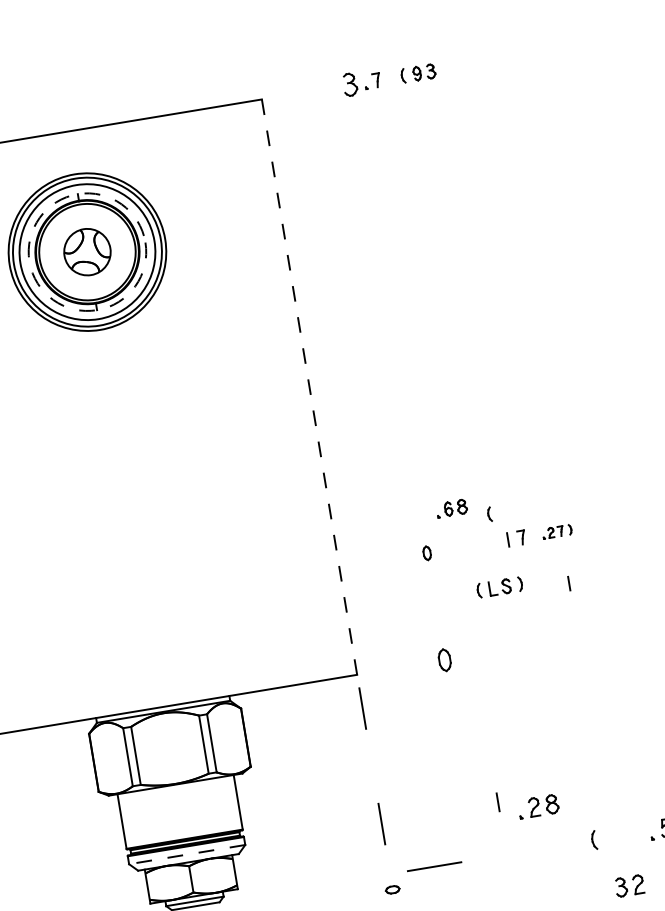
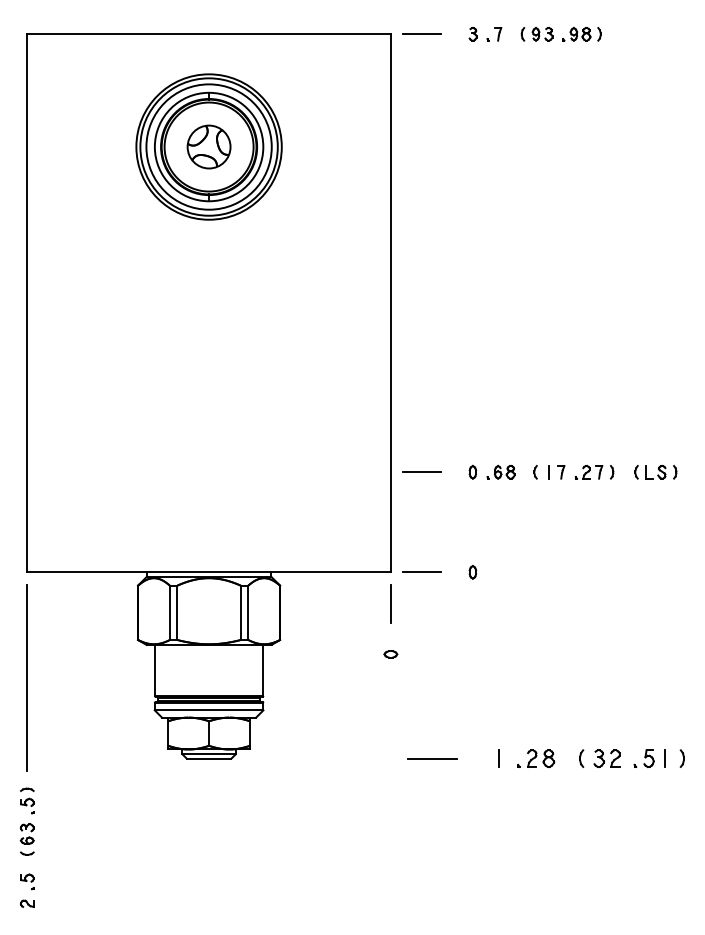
part: (465, 64) -> (581, 33), added
part: (349, 85) -> (472, 34), size x0.62
line: (294, 93) -> (421, 33), added
circle: (86, 251) -> (208, 146), dashed -> solid
line: (308, 386) -> (390, 302), dashed -> solid
part: (451, 507) -> (500, 471), moved
part: (489, 514) -> (535, 472), moved
part: (557, 531) -> (594, 472), size x1.43
line: (373, 562) -> (422, 472), added
line: (569, 583) -> (597, 521), removed
part: (499, 587) -> (655, 472), moved
part: (444, 660) -> (472, 572), size x0.62
line: (391, 669) -> (422, 572), added
line: (497, 802) -> (498, 758), moved
part: (538, 806) -> (536, 758), moved
line: (381, 823) -> (390, 711), removed
line: (186, 854) -> (208, 710), dashed -> solid
part: (629, 885) -> (606, 758), moved
part: (392, 890) -> (390, 654), moved

